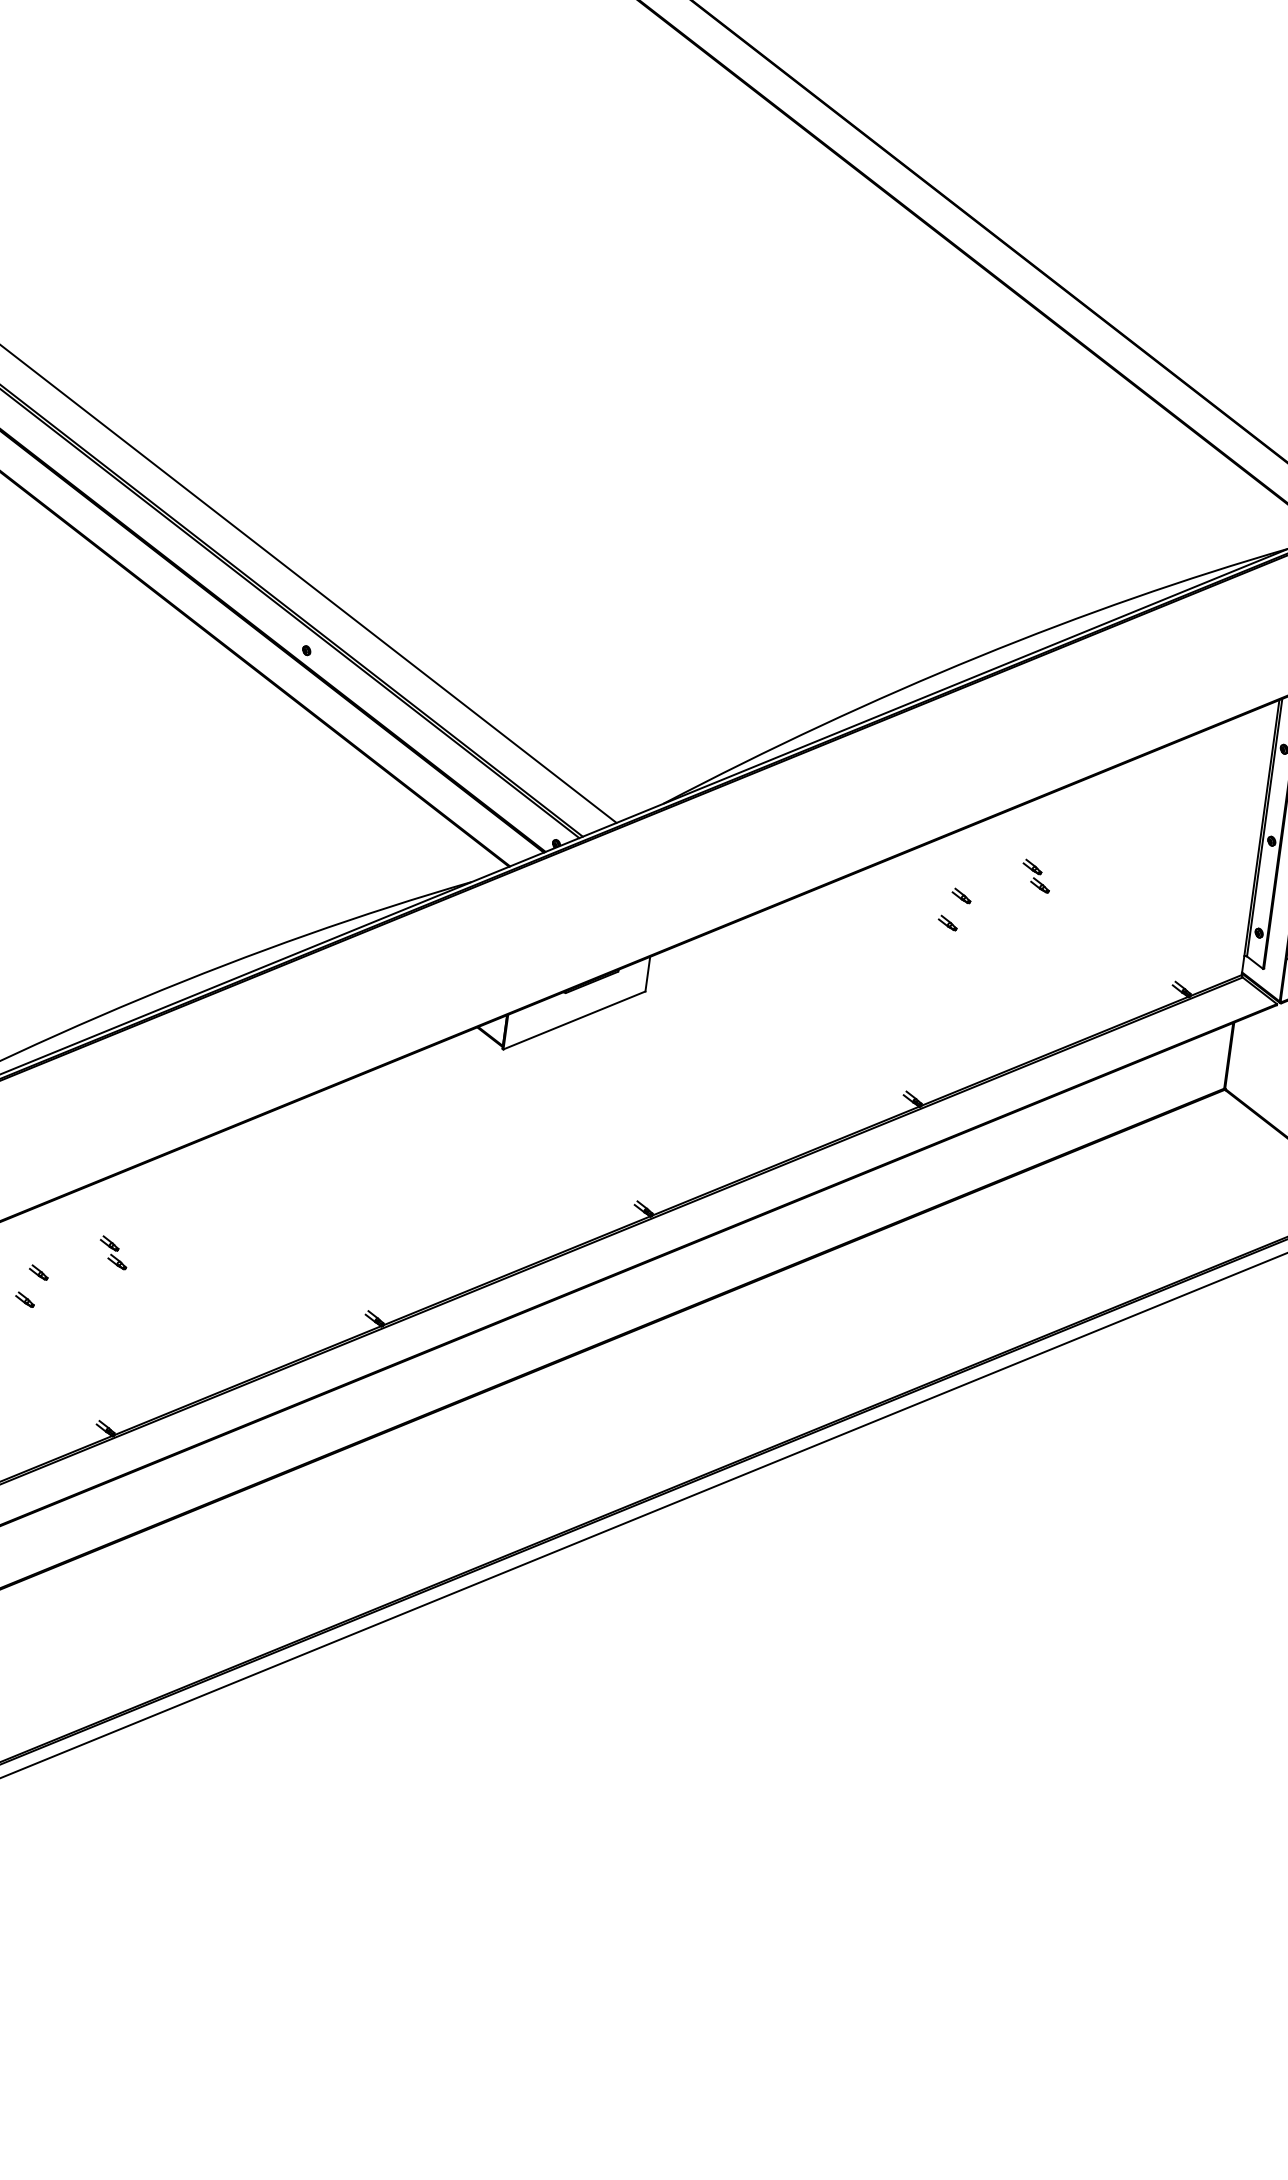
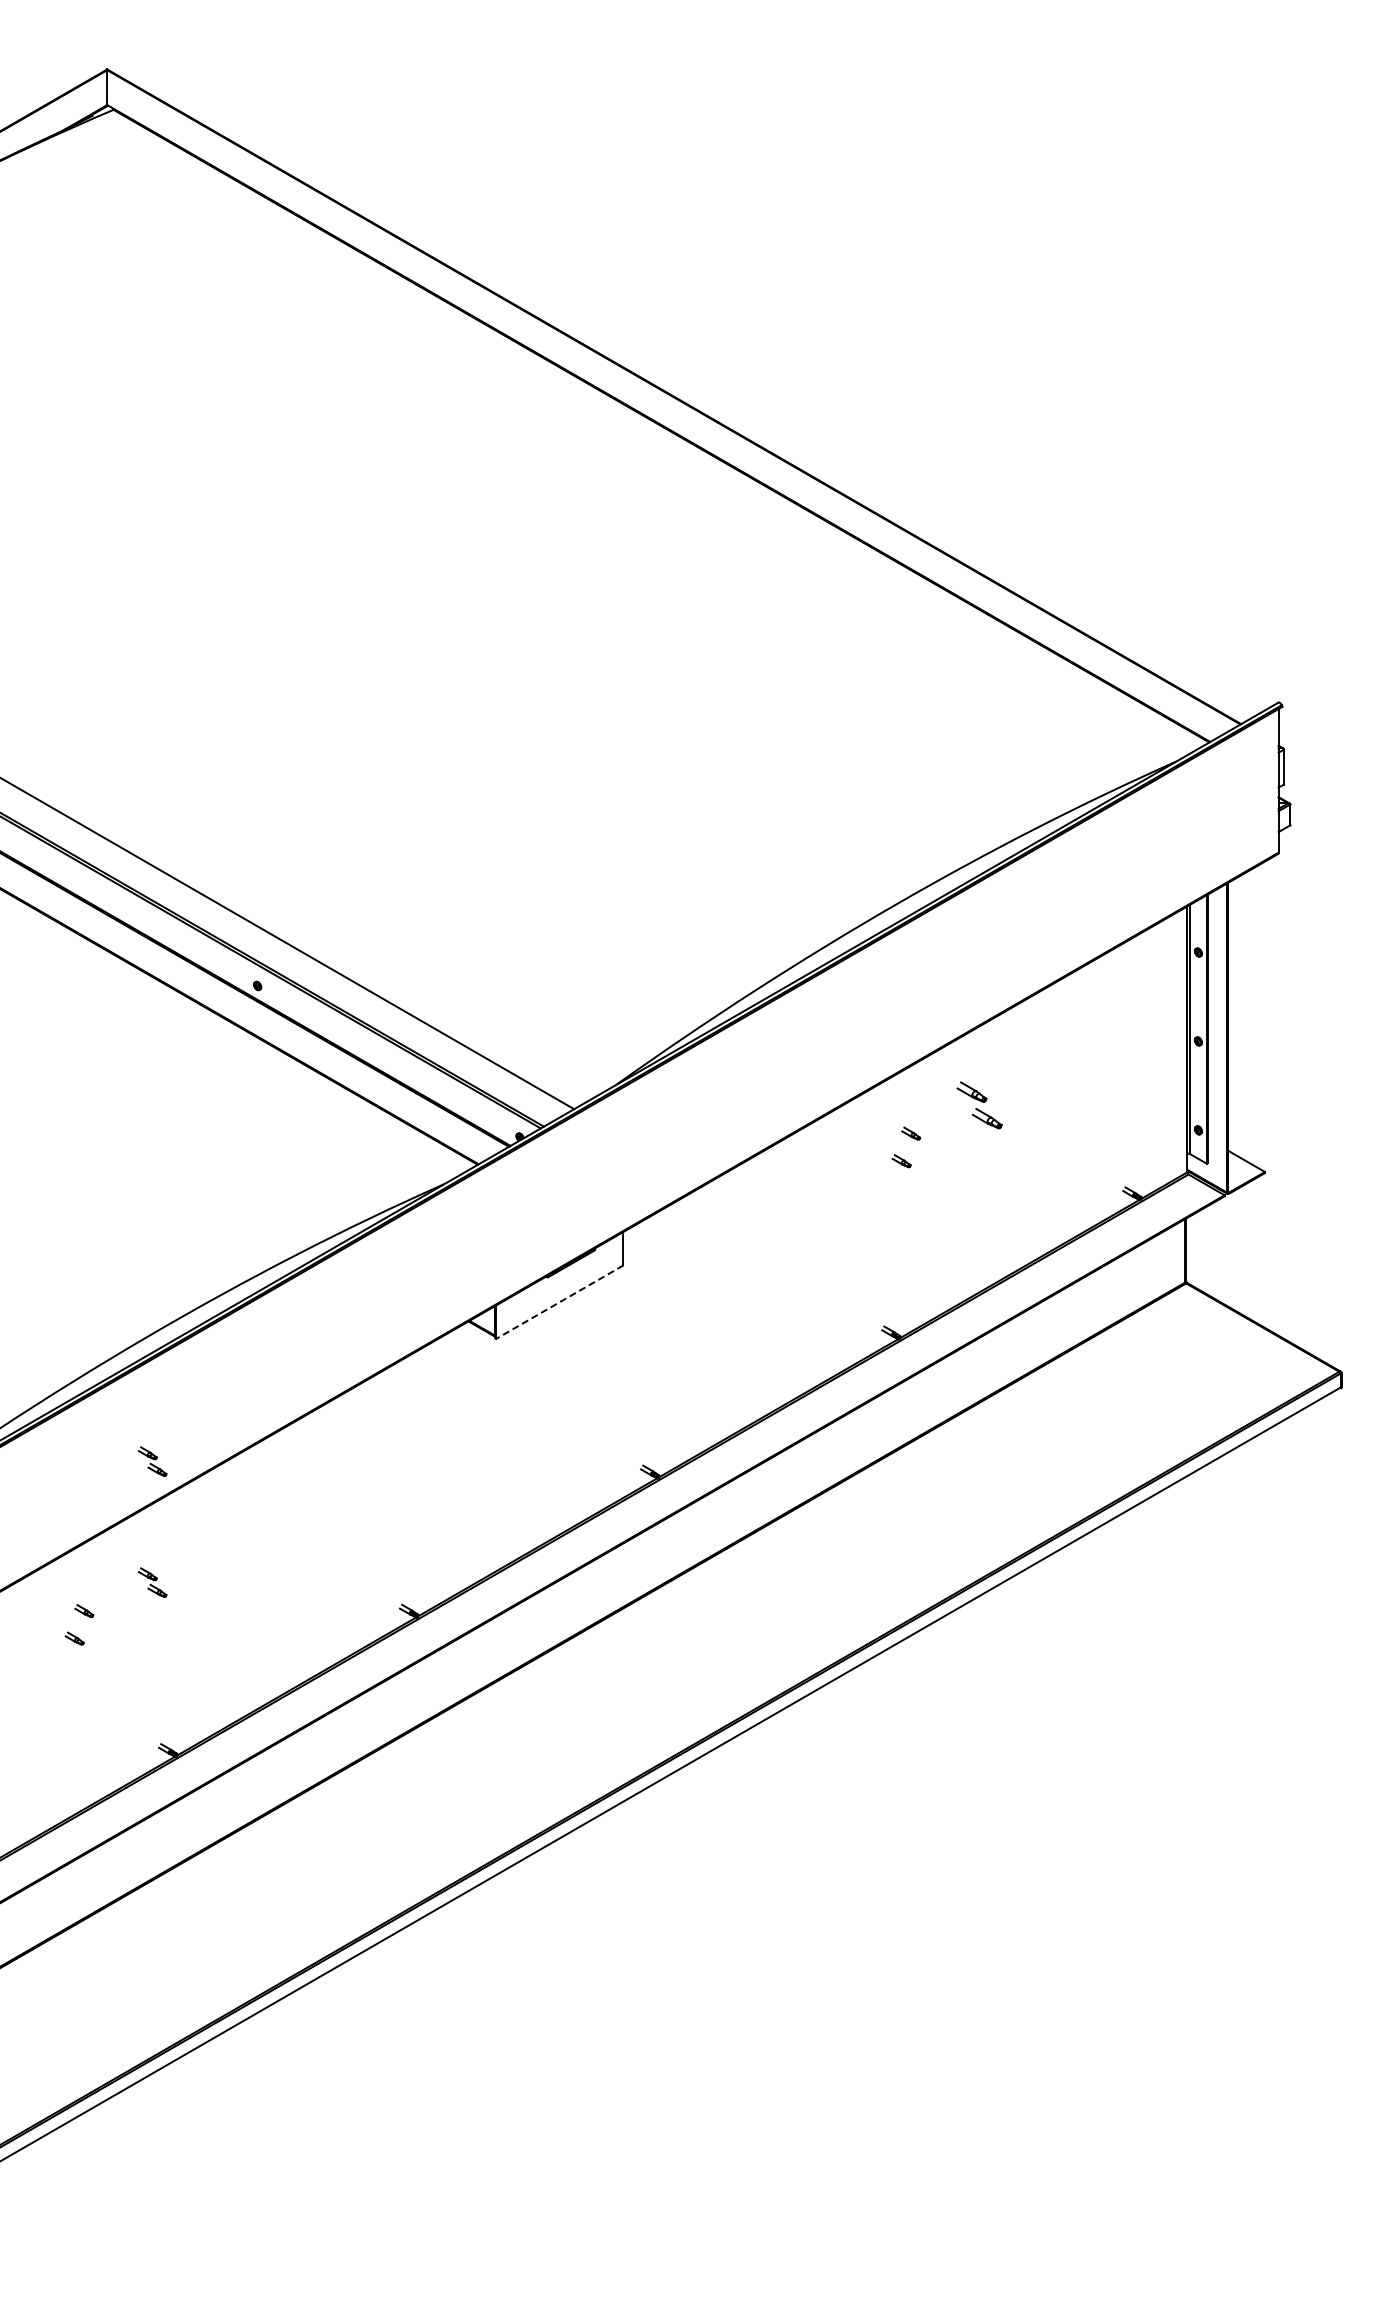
part: (1036, 875) -> (979, 1104), size x1.6
line: (574, 1020) -> (559, 1302), solid -> dashed
part: (130, 1127) -> (152, 1461), added

